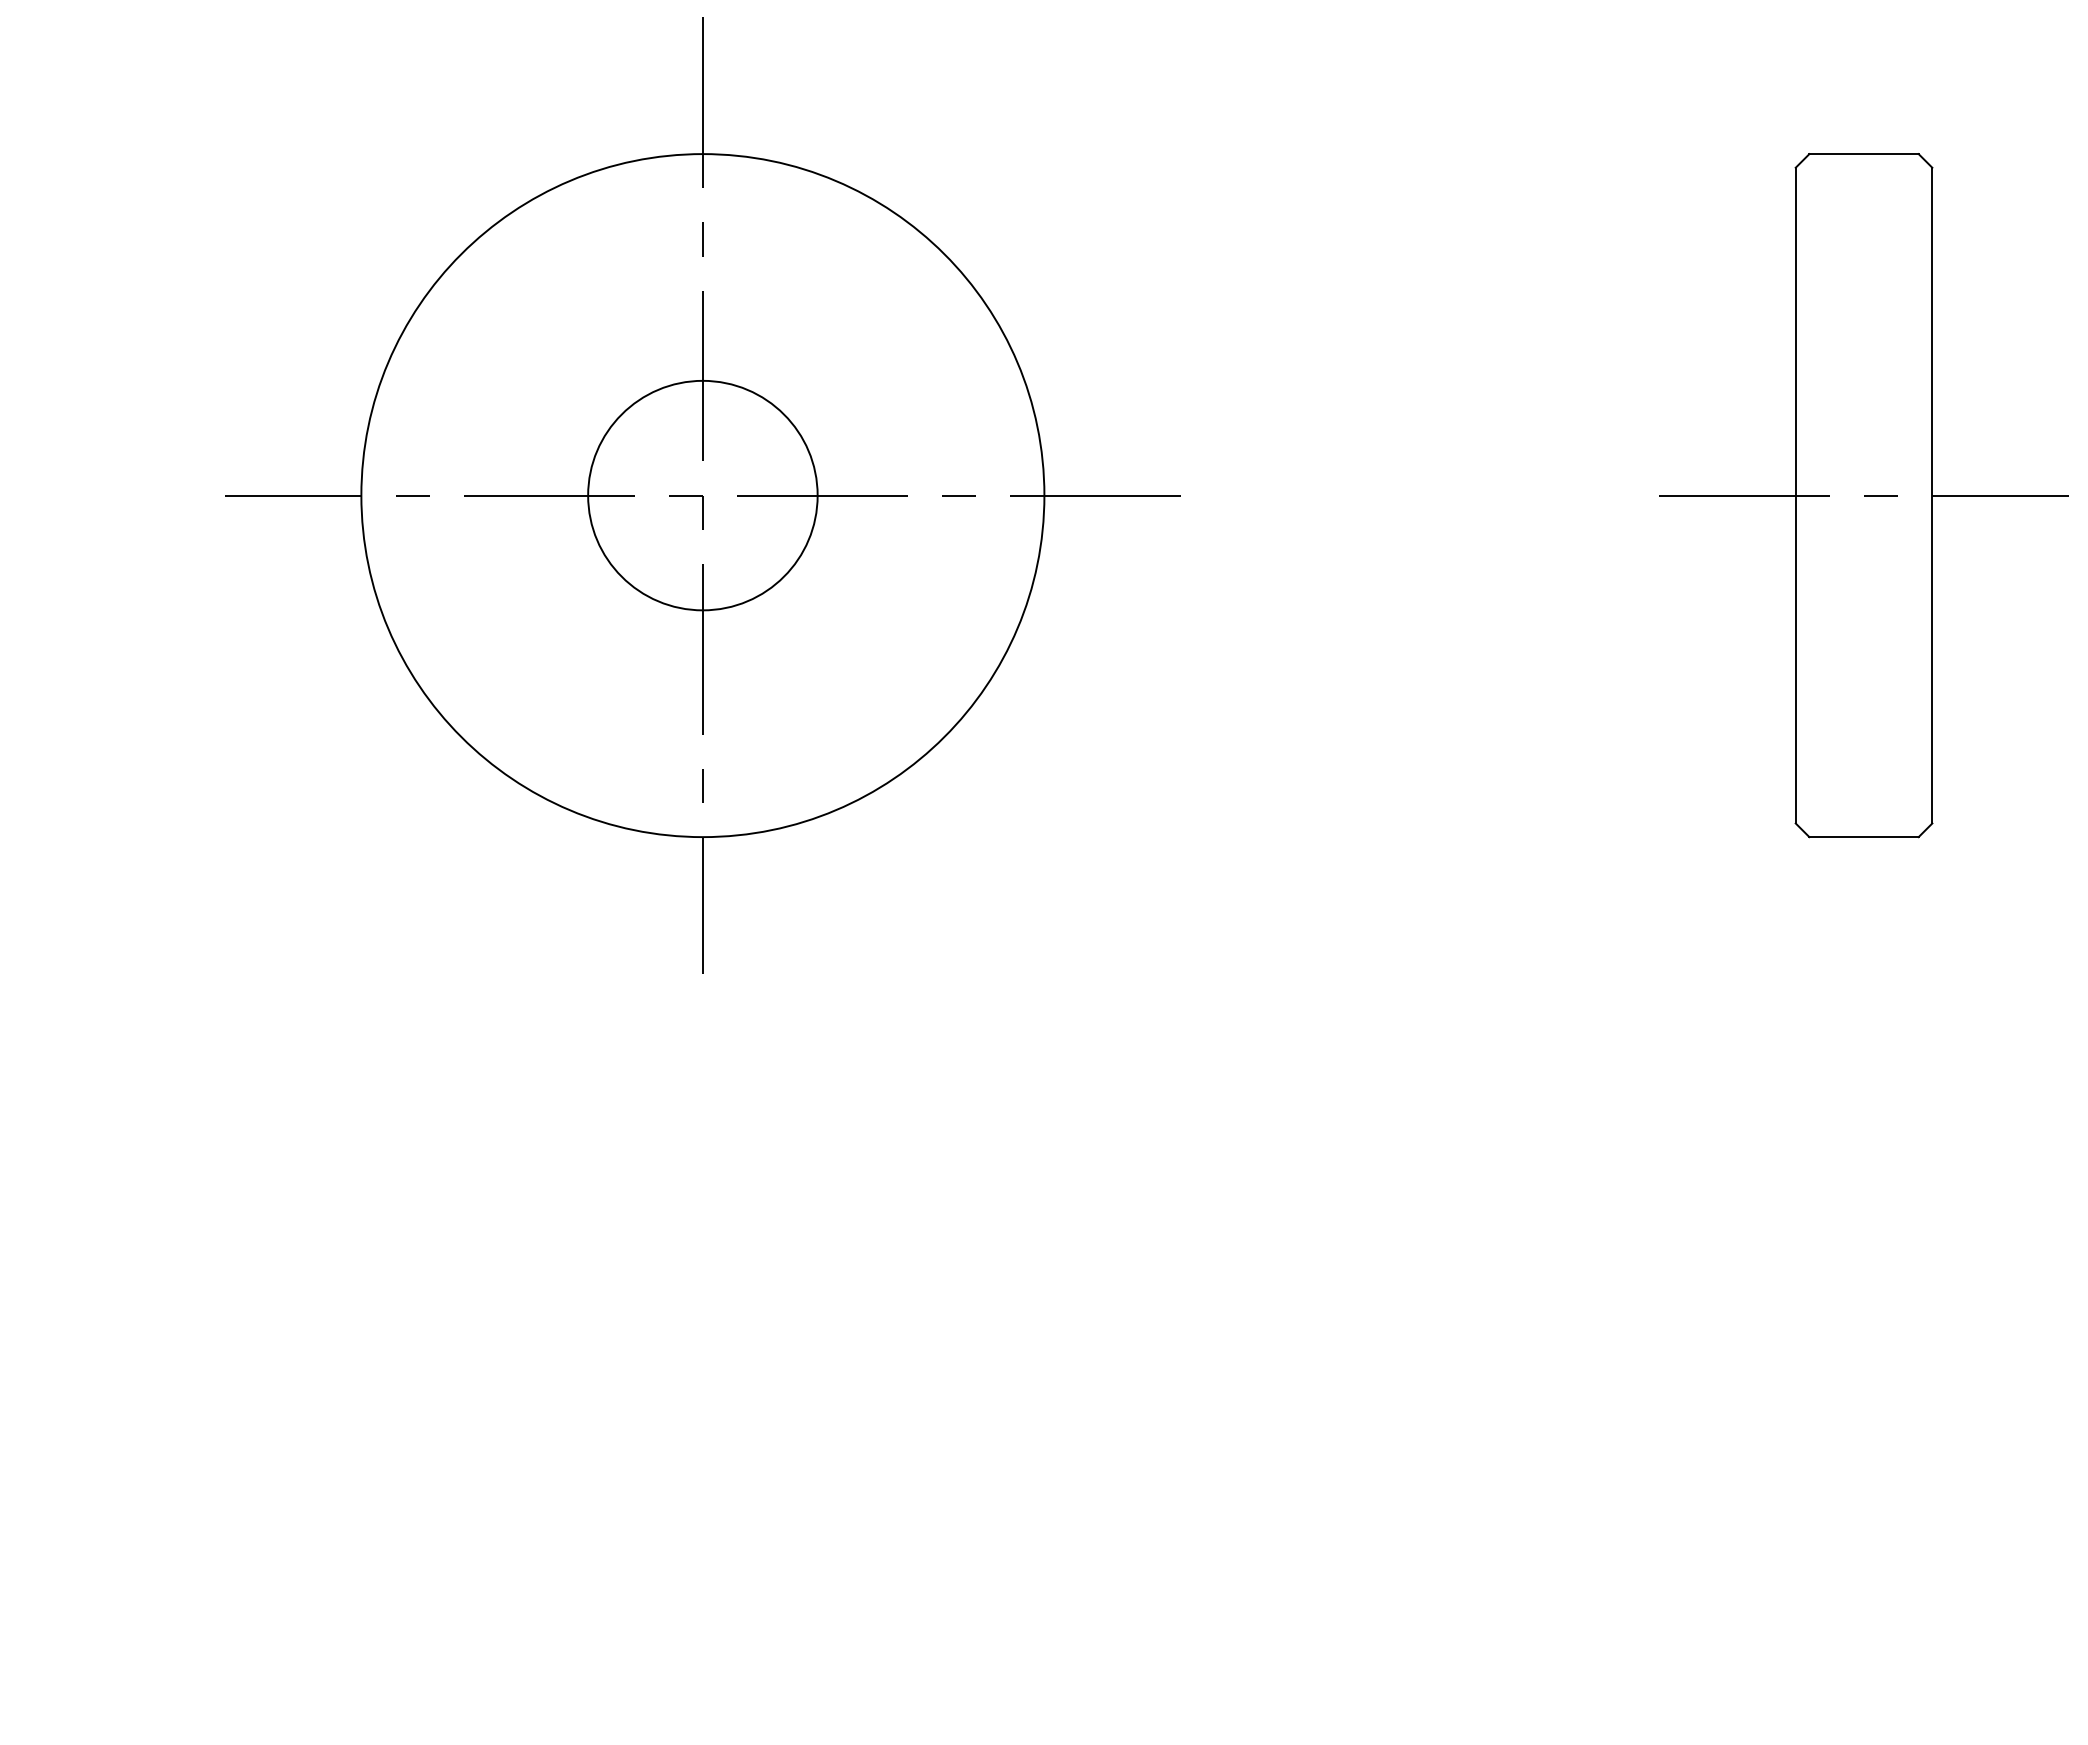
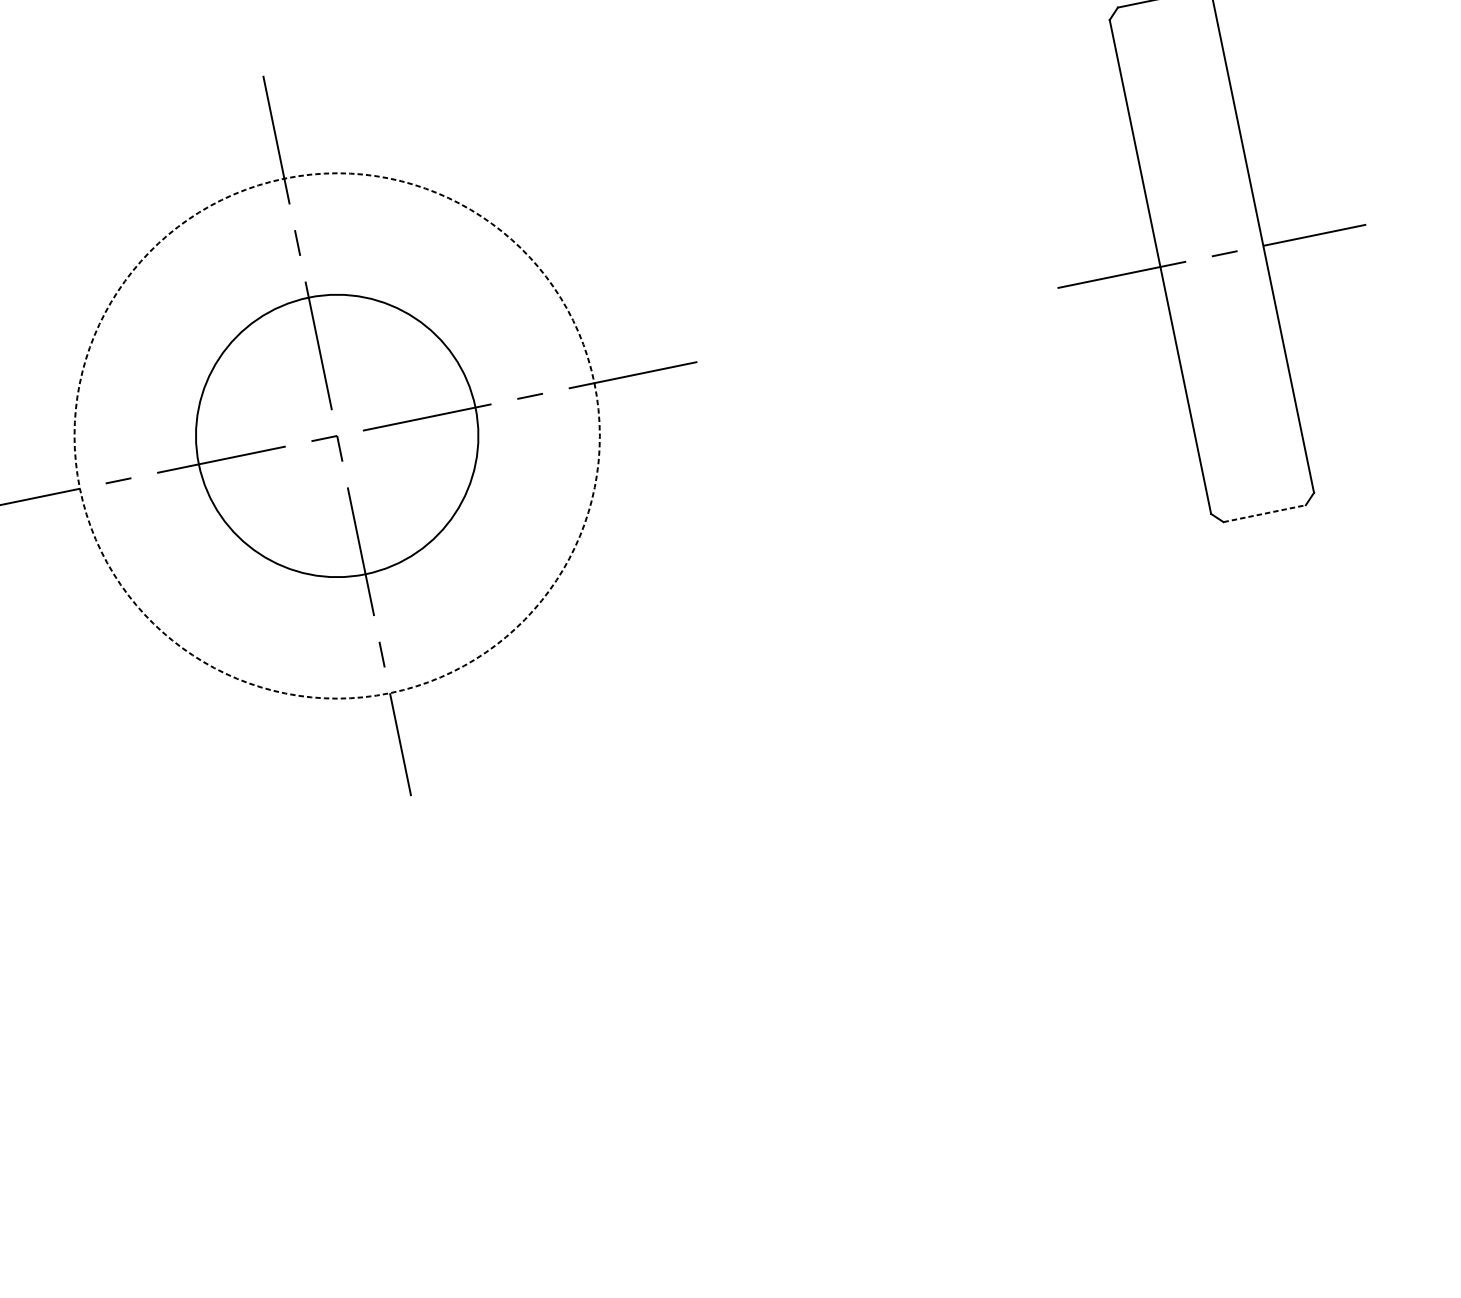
circle: (702, 495) -> (336, 435), size x1.6
circle: (702, 495) -> (336, 435), solid -> dashed
line: (1864, 837) -> (1265, 513), solid -> dashed

